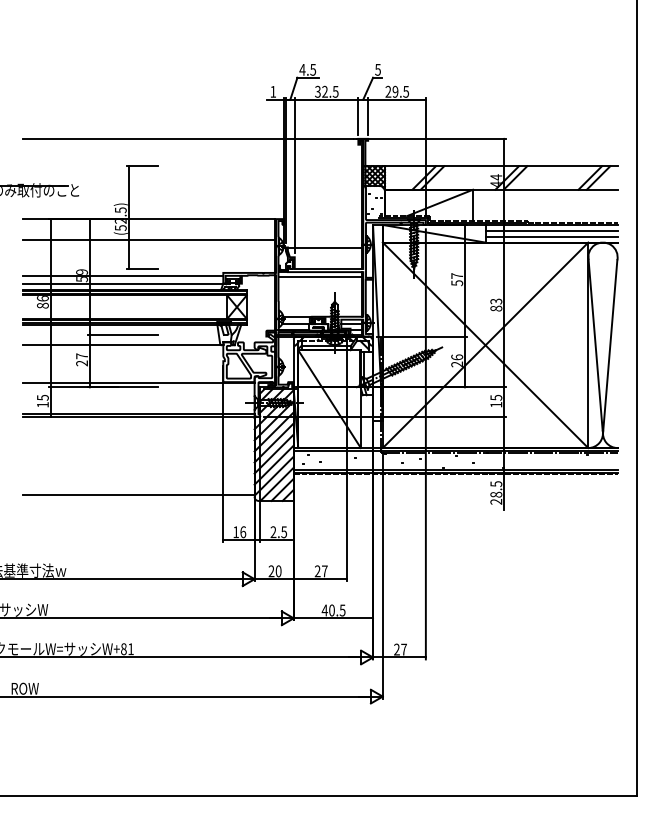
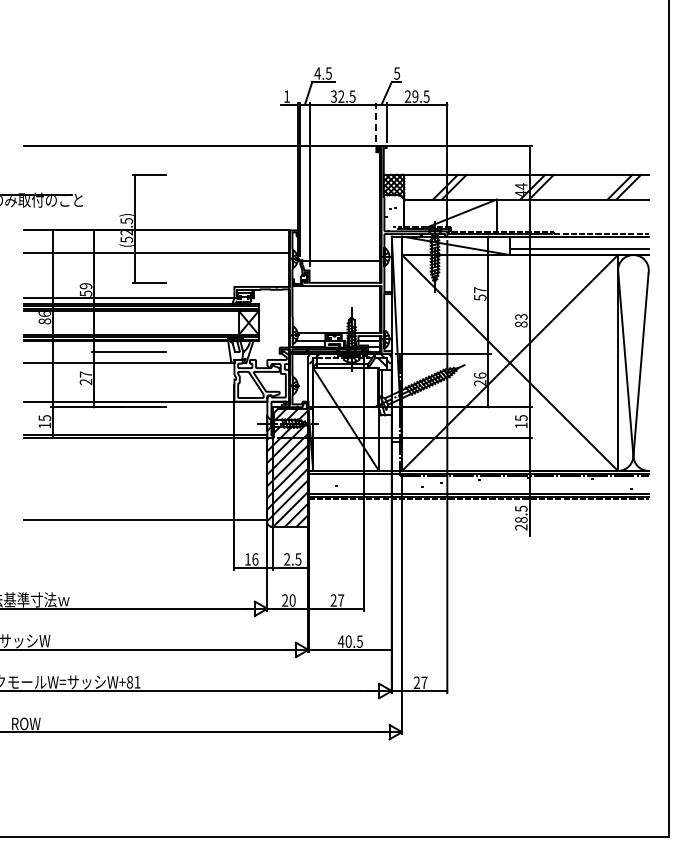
line: (358, 115) -> (376, 121), solid -> dashed
line: (551, 230) -> (579, 242), removed
line: (122, 276) -> (128, 290), removed
line: (320, 277) -> (336, 291), removed

